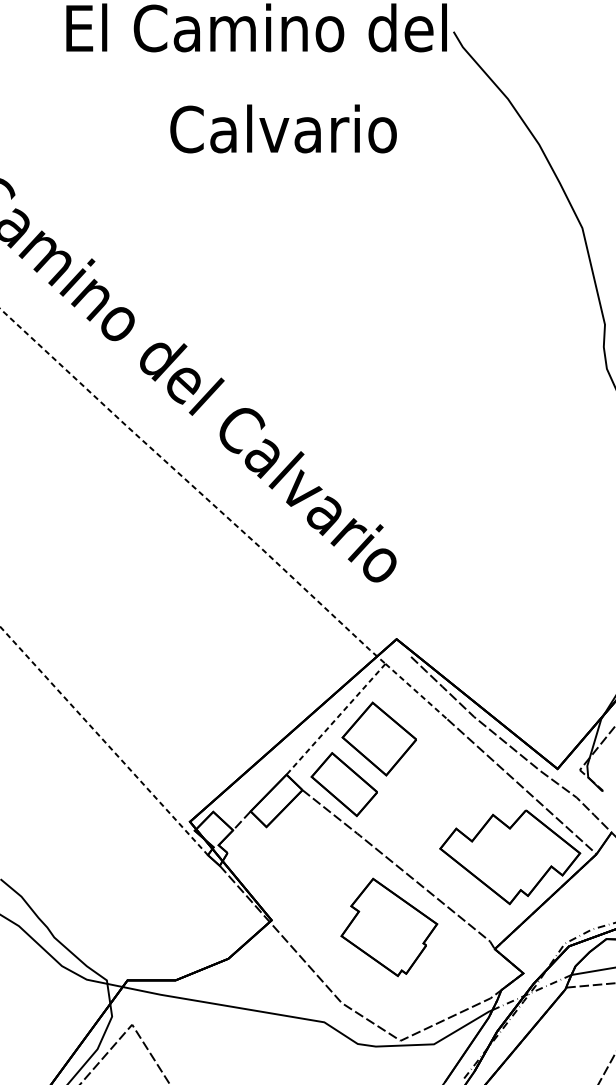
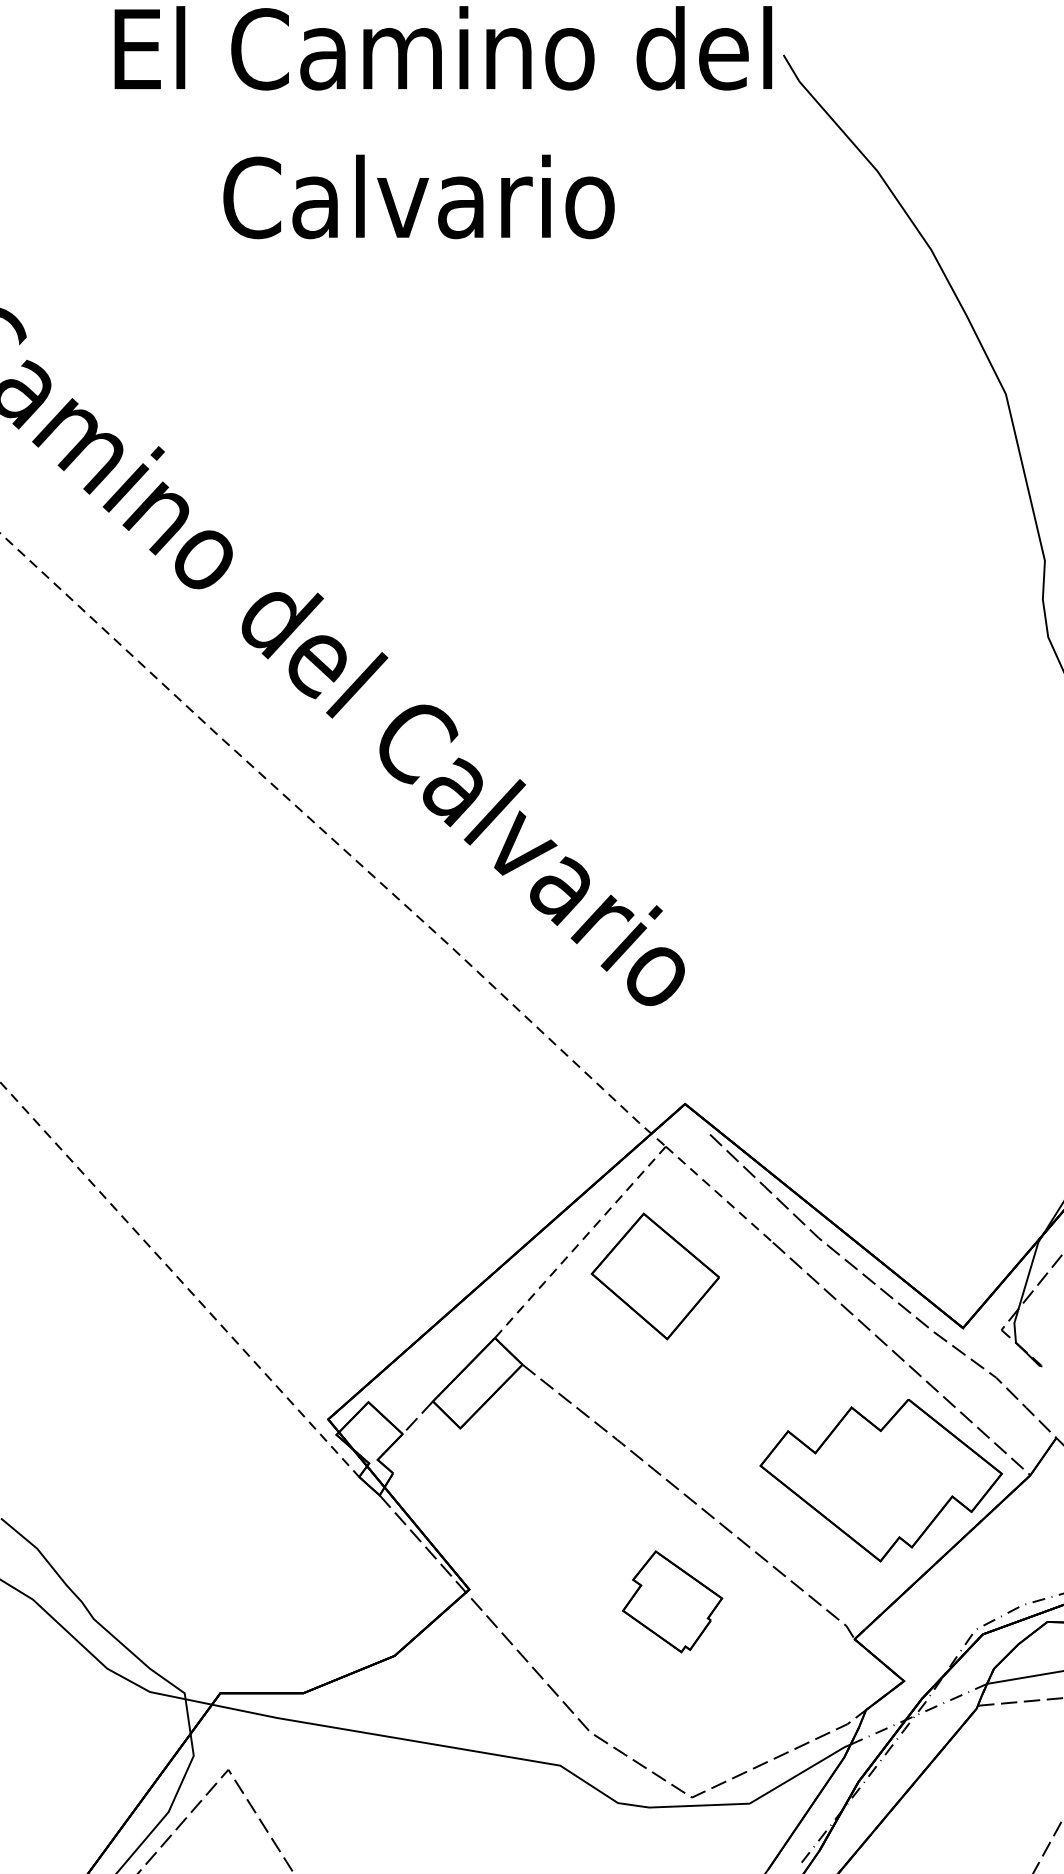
text: (283, 128) -> (418, 196), moved
part: (343, 784) -> (593, 1354), removed
part: (389, 927) -> (672, 1601), size x0.6

